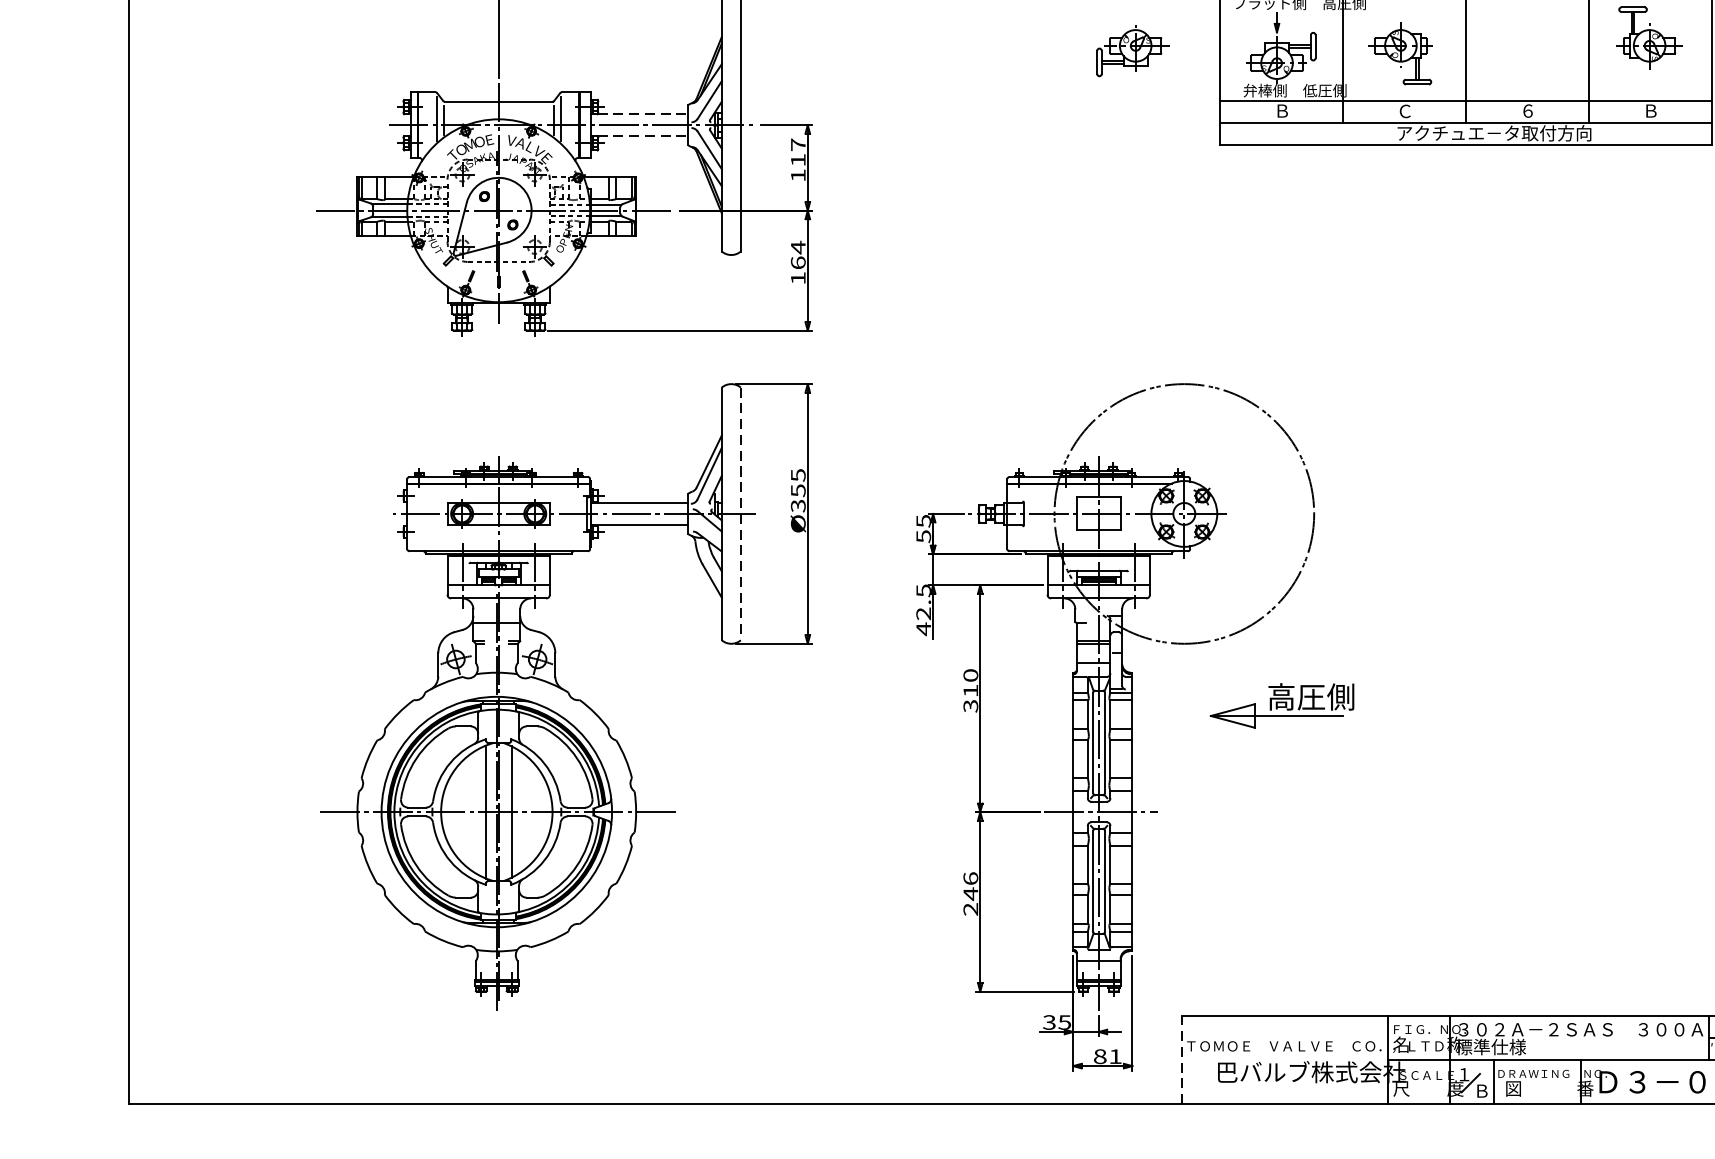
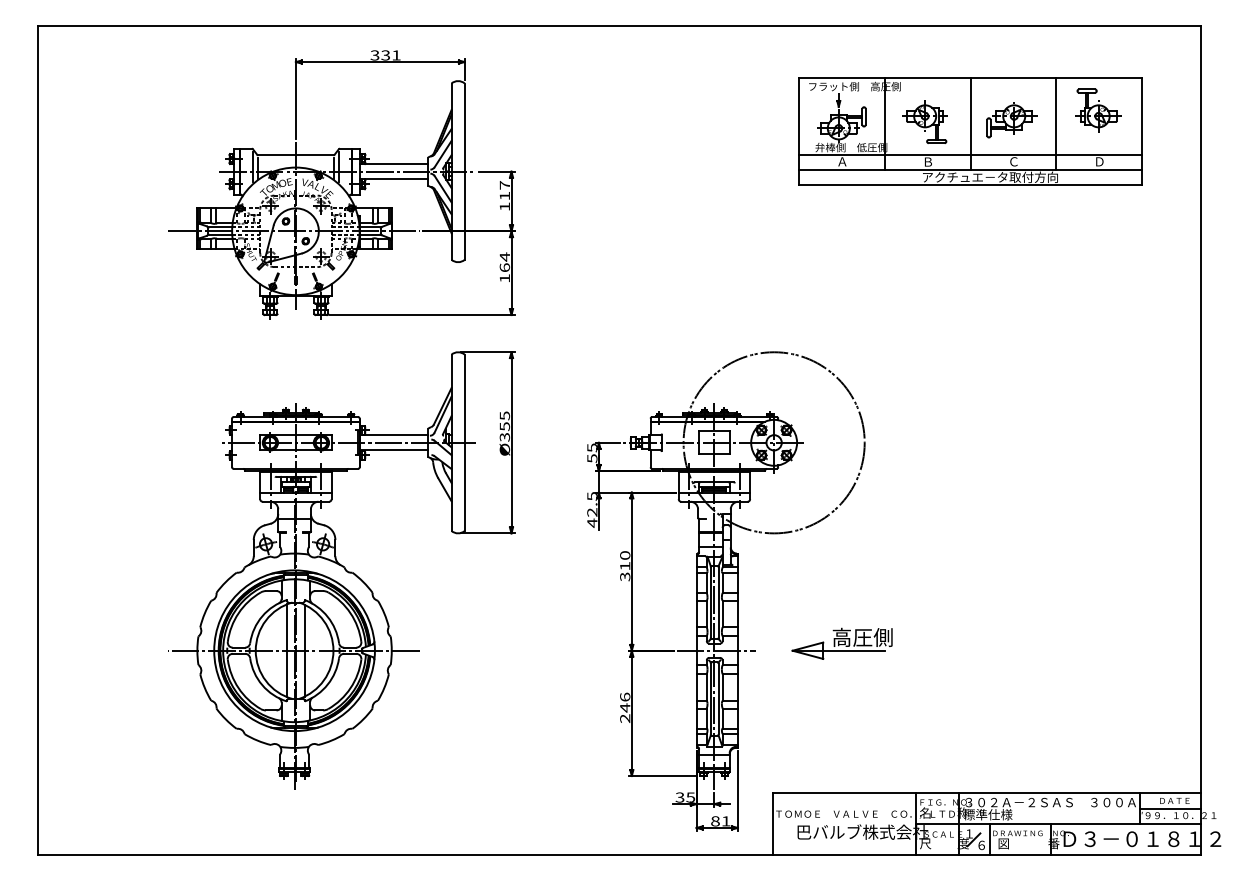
part: (1131, 51) -> (1011, 120), moved
text: (1282, 110) -> (842, 161), Ｂ -> Ａ
text: (1404, 110) -> (927, 161), Ｃ -> Ｂ
text: (1527, 110) -> (1013, 161), ６ -> Ｃ
text: (1650, 110) -> (1099, 161), Ｂ -> Ｄ
line: (642, 114) -> (396, 164), dashed -> solid
line: (642, 136) -> (396, 179), dashed -> solid
line: (740, 514) -> (464, 443), dashed -> solid
part: (1280, 705) -> (841, 643), moved
line: (1181, 1059) -> (772, 823), dashed -> solid
text: (1481, 1091) -> (981, 845), Ｂ -> ６

